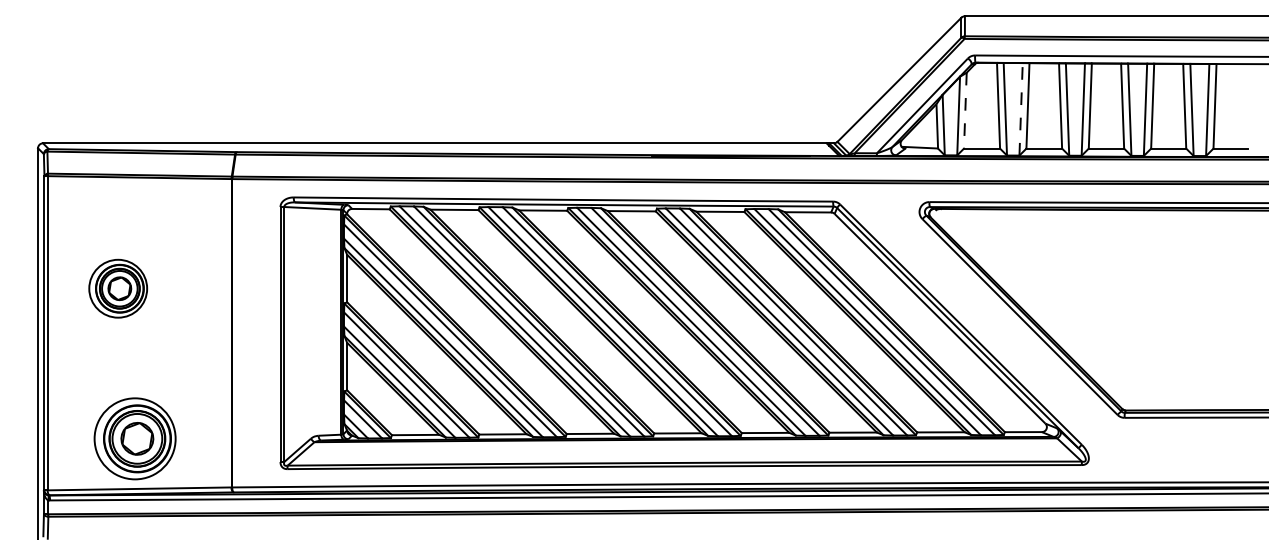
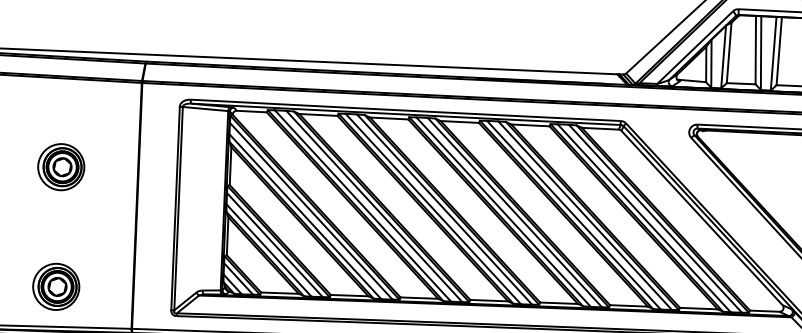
line: (1021, 108) -> (774, 53), dashed -> solid
line: (965, 110) -> (729, 52), dashed -> solid
part: (118, 288) -> (61, 166), moved
part: (135, 438) -> (56, 286), size x0.71

